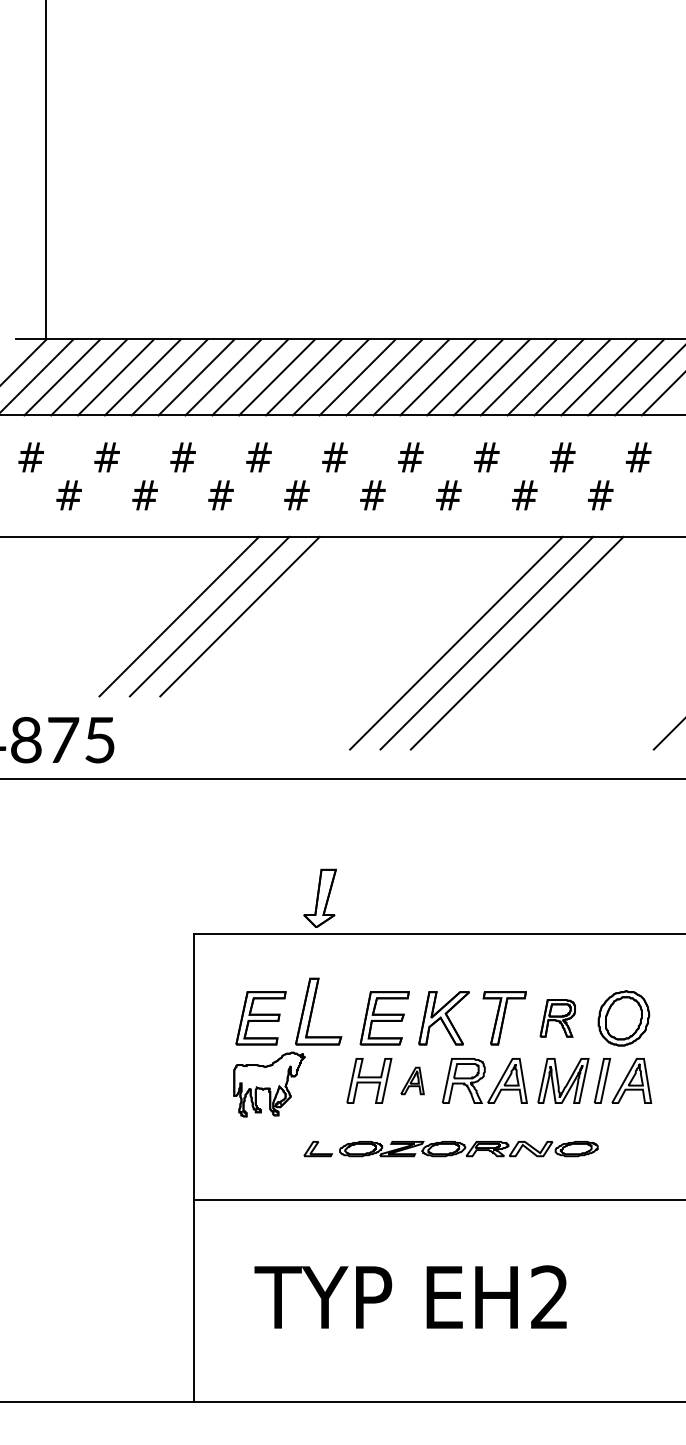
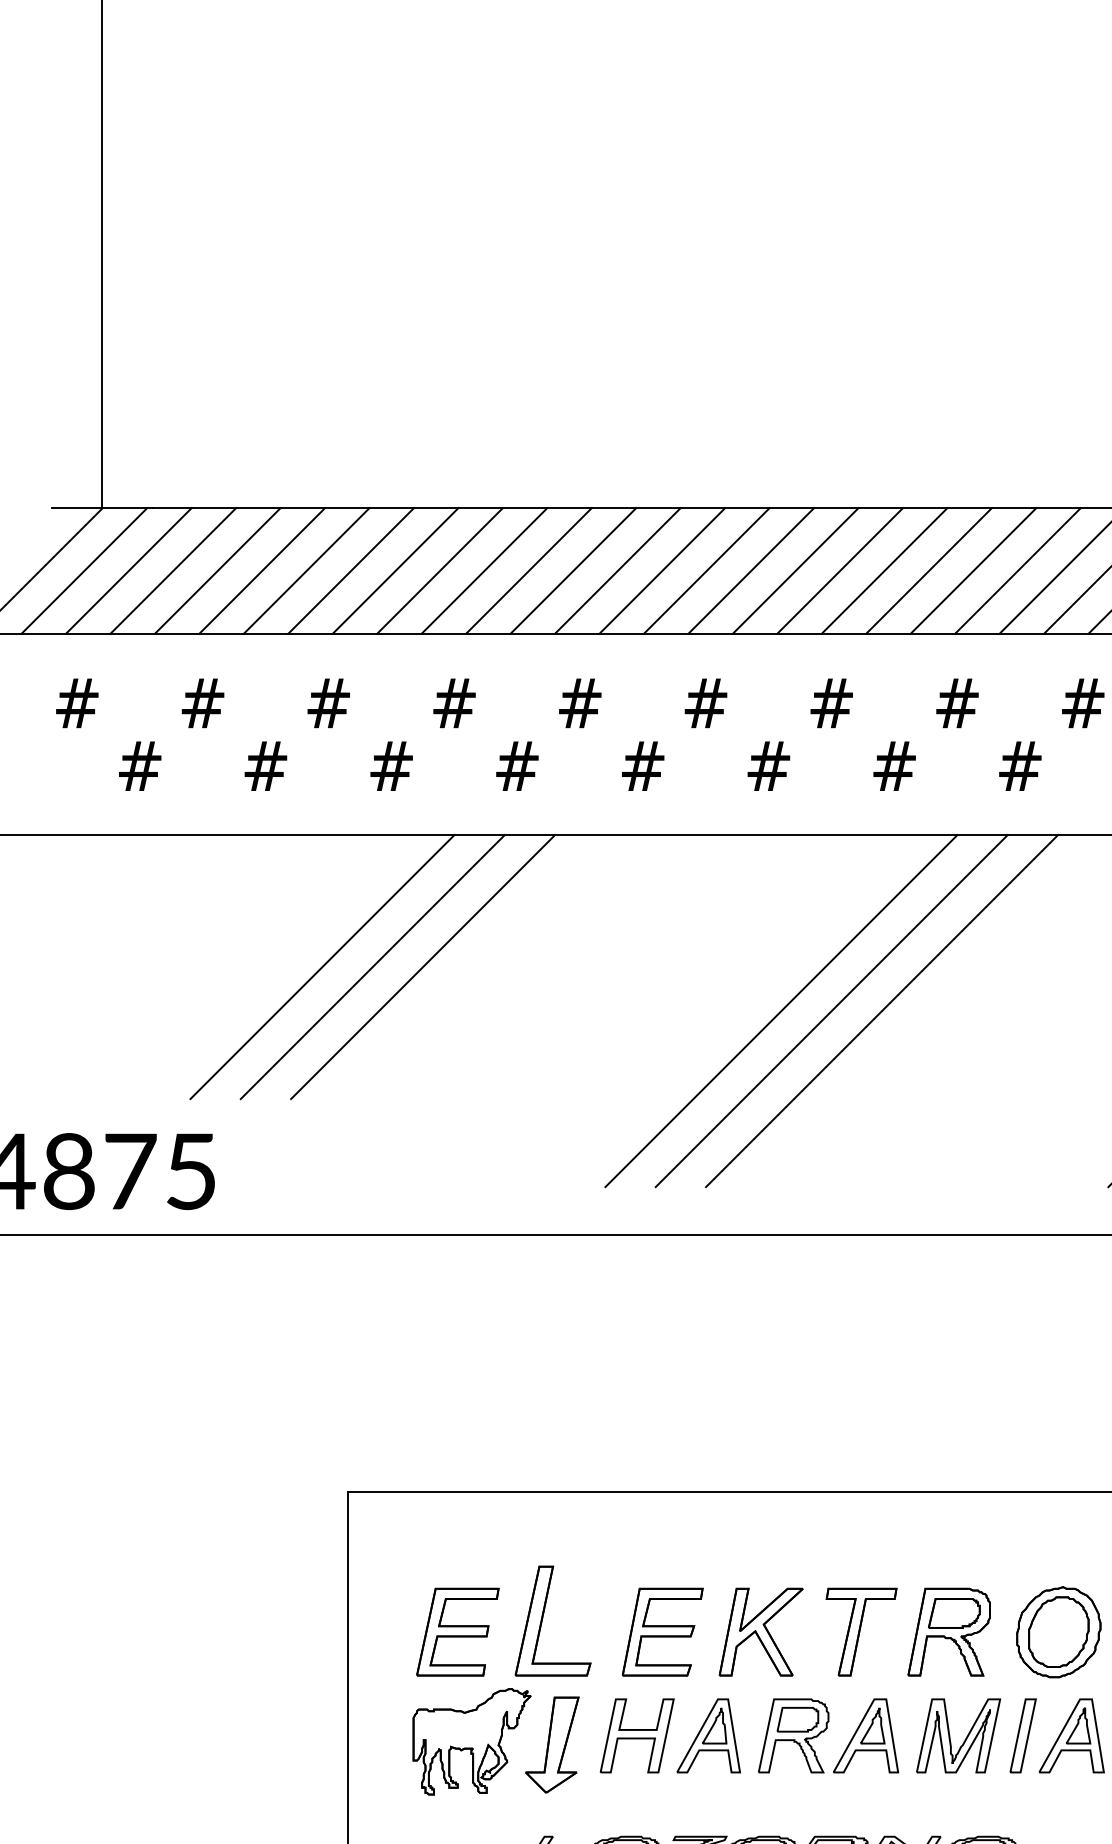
part: (319, 897) -> (551, 1743), moved
part: (557, 1018) -> (948, 1632), size x1.43
part: (412, 1080) -> (708, 1735), size x1.67

